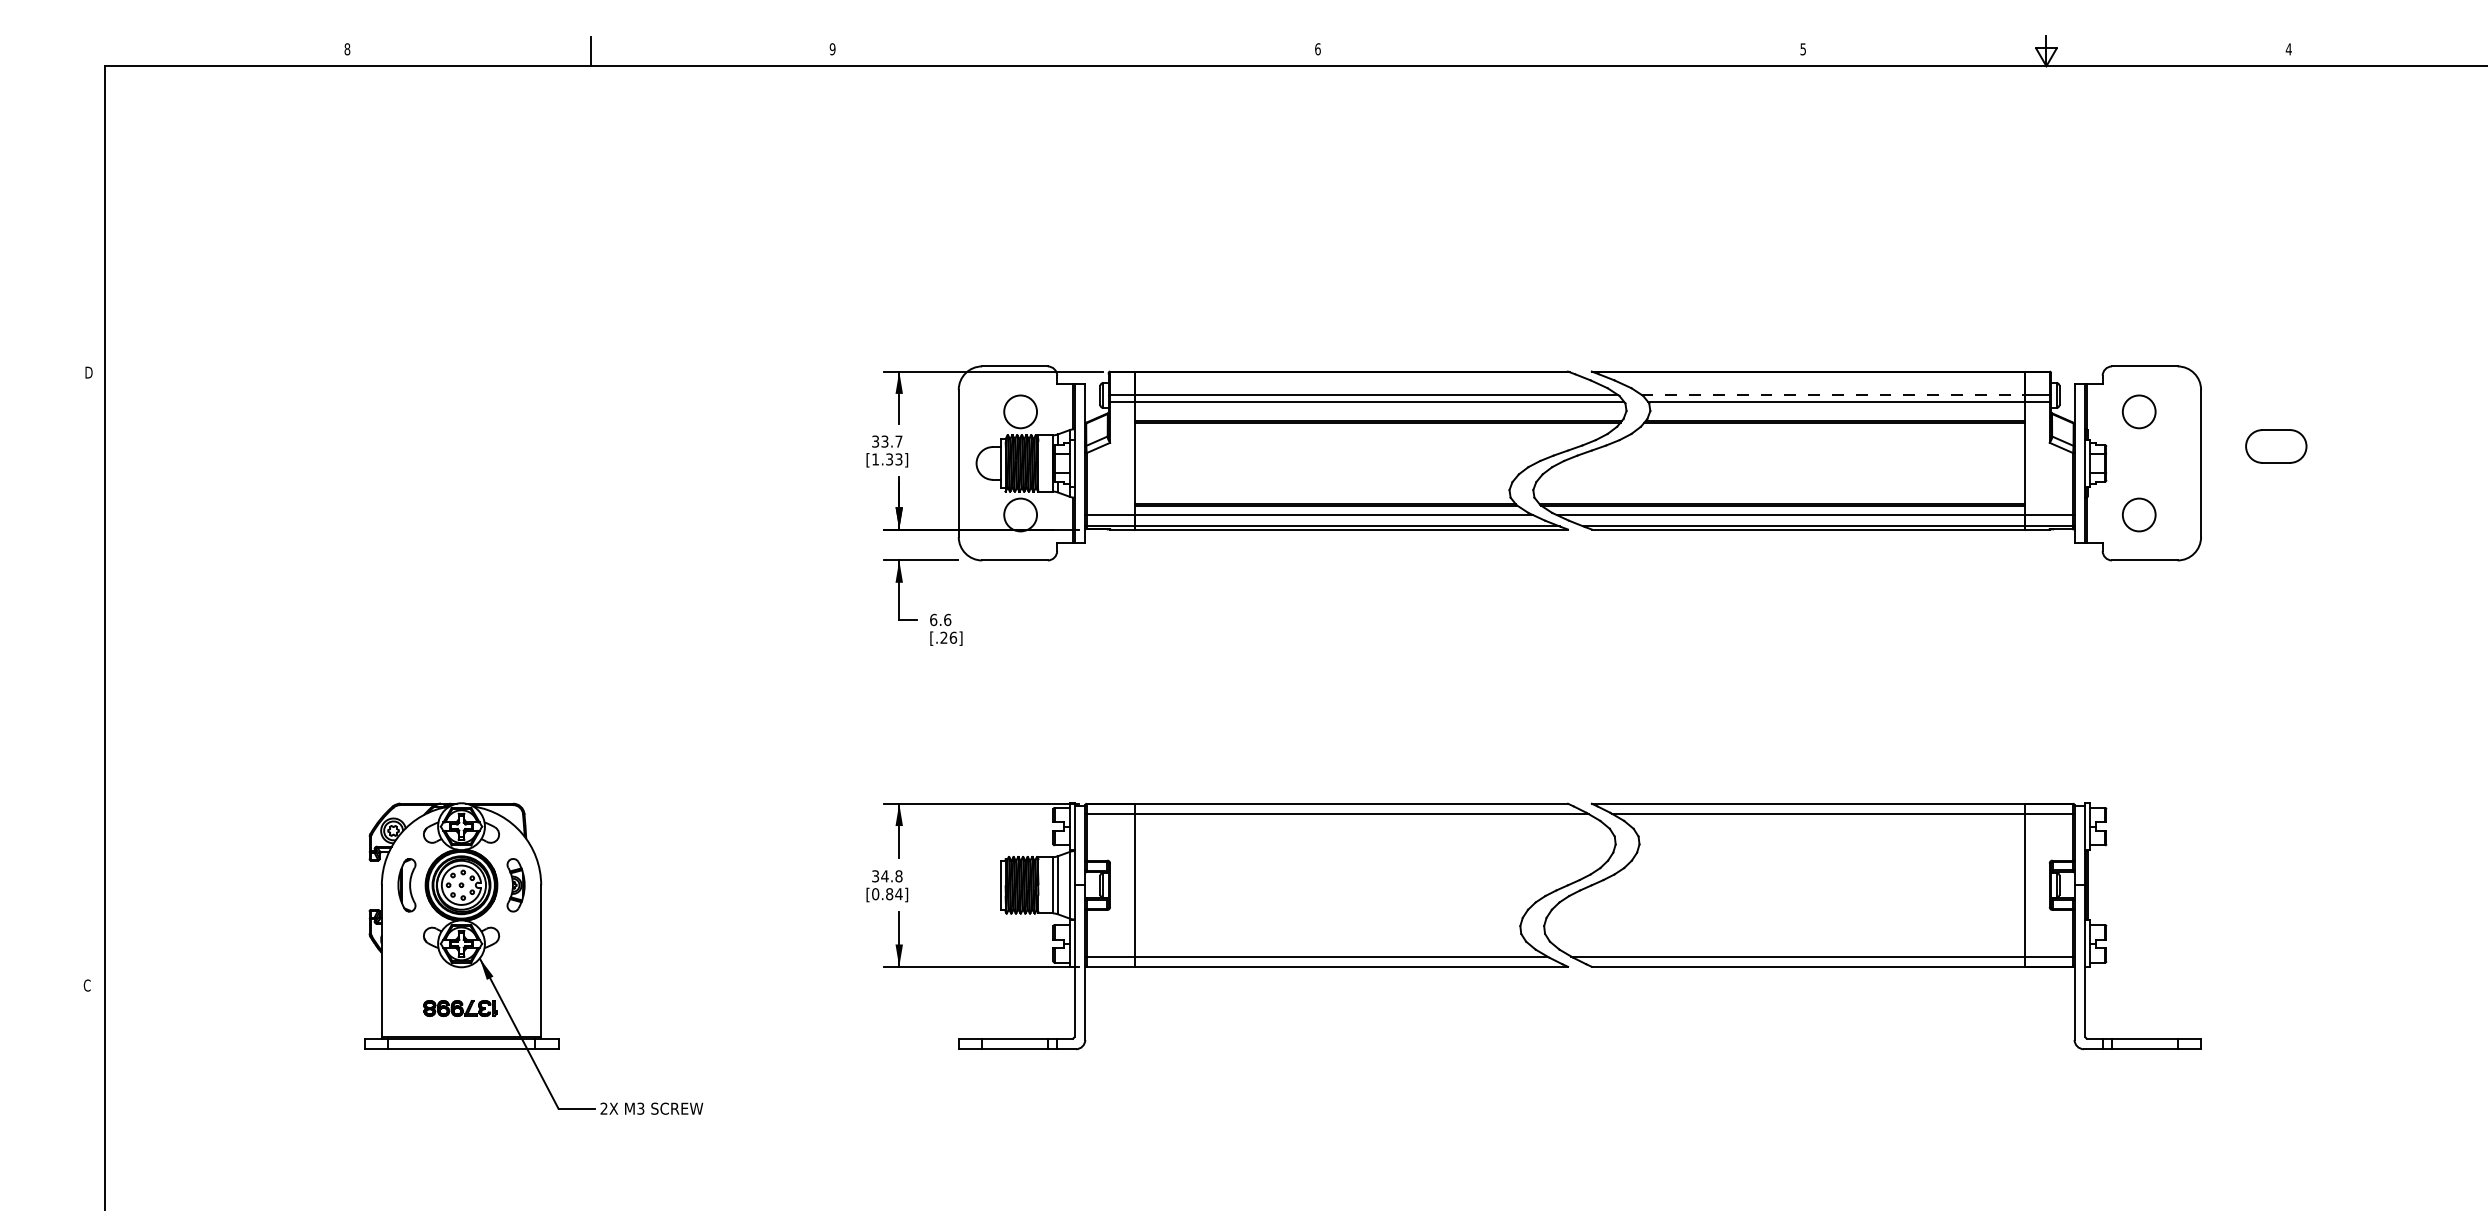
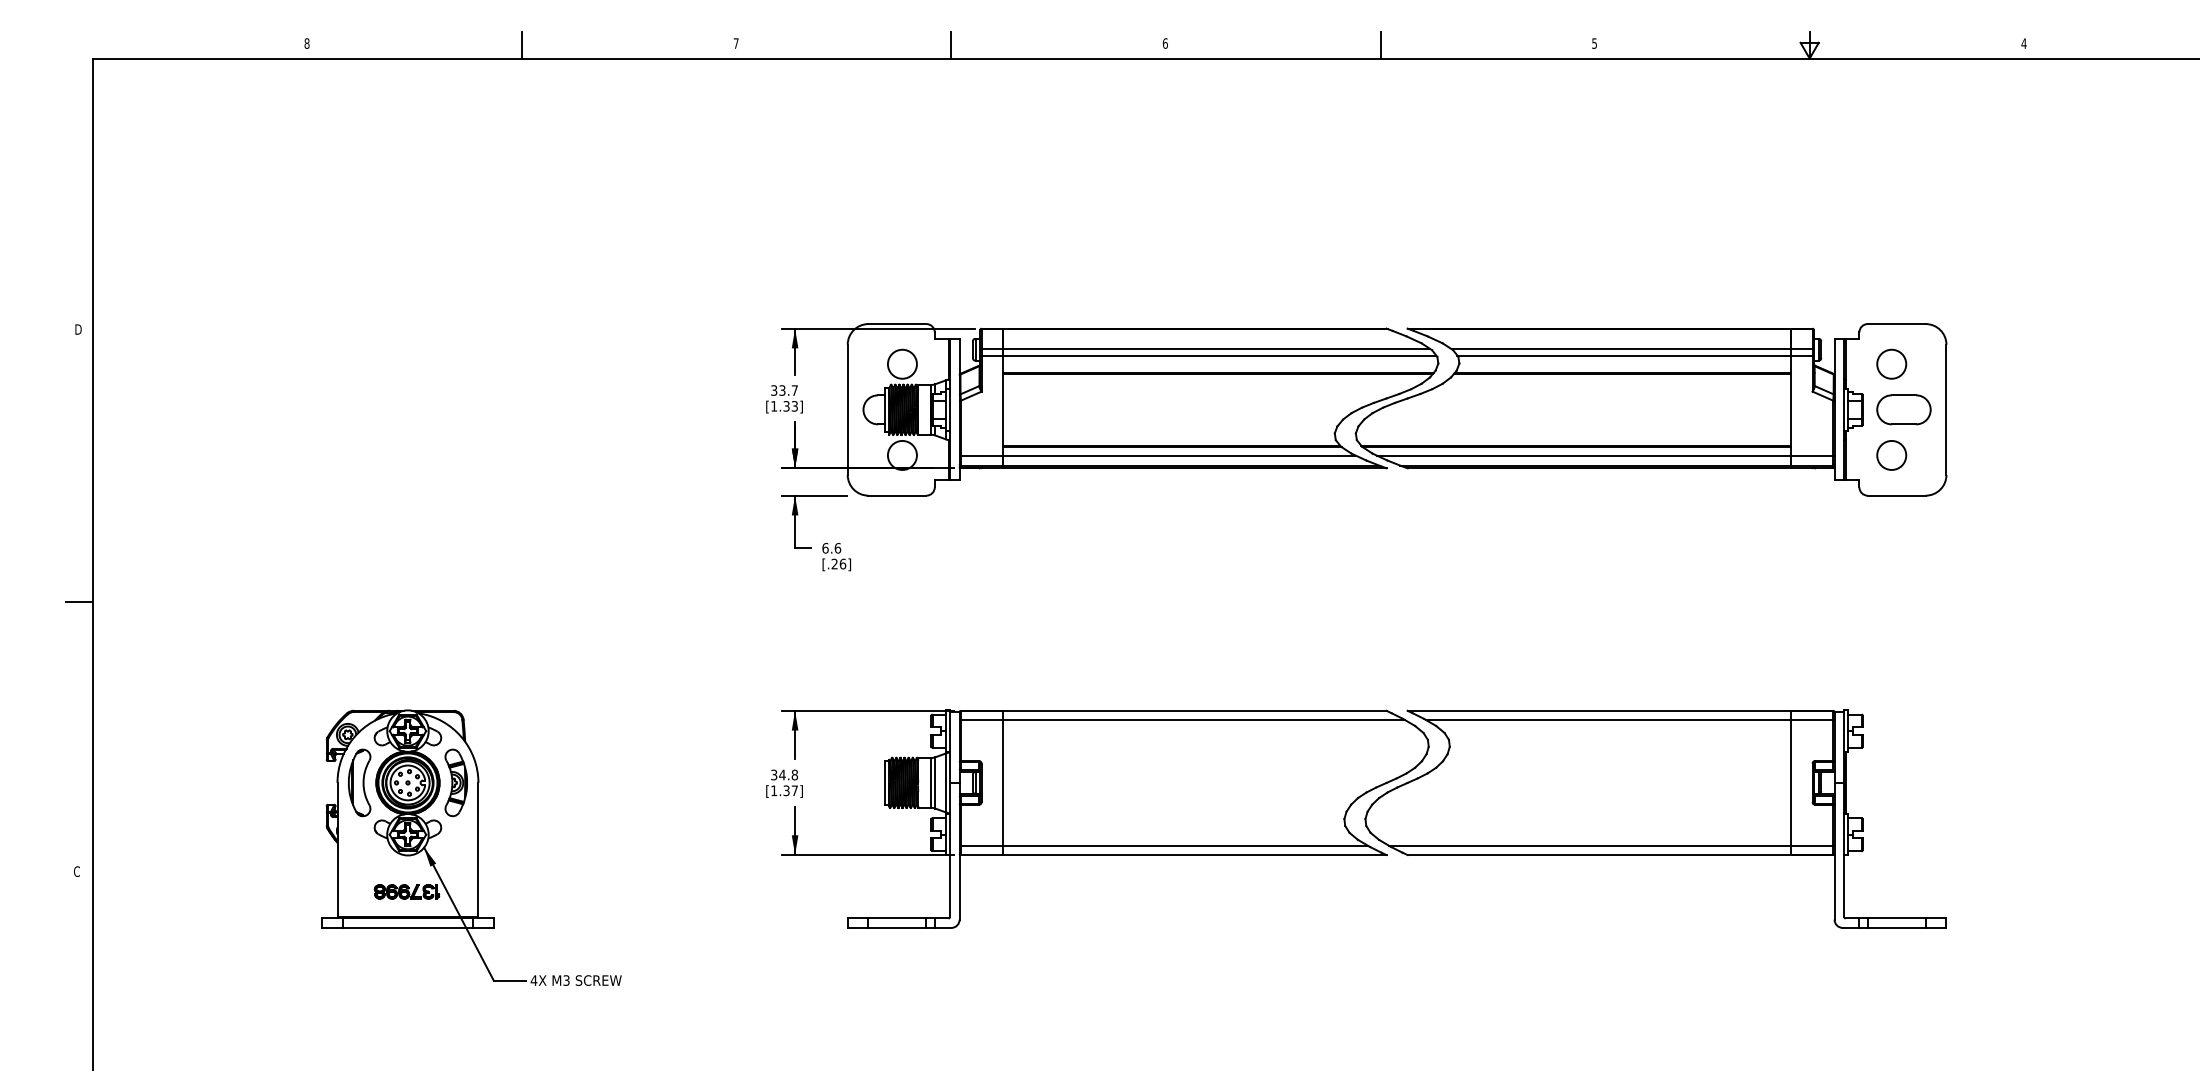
text: (831, 49) -> (735, 43), 9 -> 7
line: (1076, 51) -> (951, 45), added
line: (1561, 51) -> (1380, 45), added
line: (1833, 395) -> (1621, 349), dashed -> solid
part: (2275, 446) -> (1903, 409), moved
line: (88, 680) -> (78, 601), added
part: (406, 884) -> (359, 782), size x1.43
part: (515, 884) -> (455, 782), size x1.43
text: (887, 893) -> (784, 790), [0.84] -> [1.37]
text: (603, 1108) -> (533, 980), 2X -> 4X

